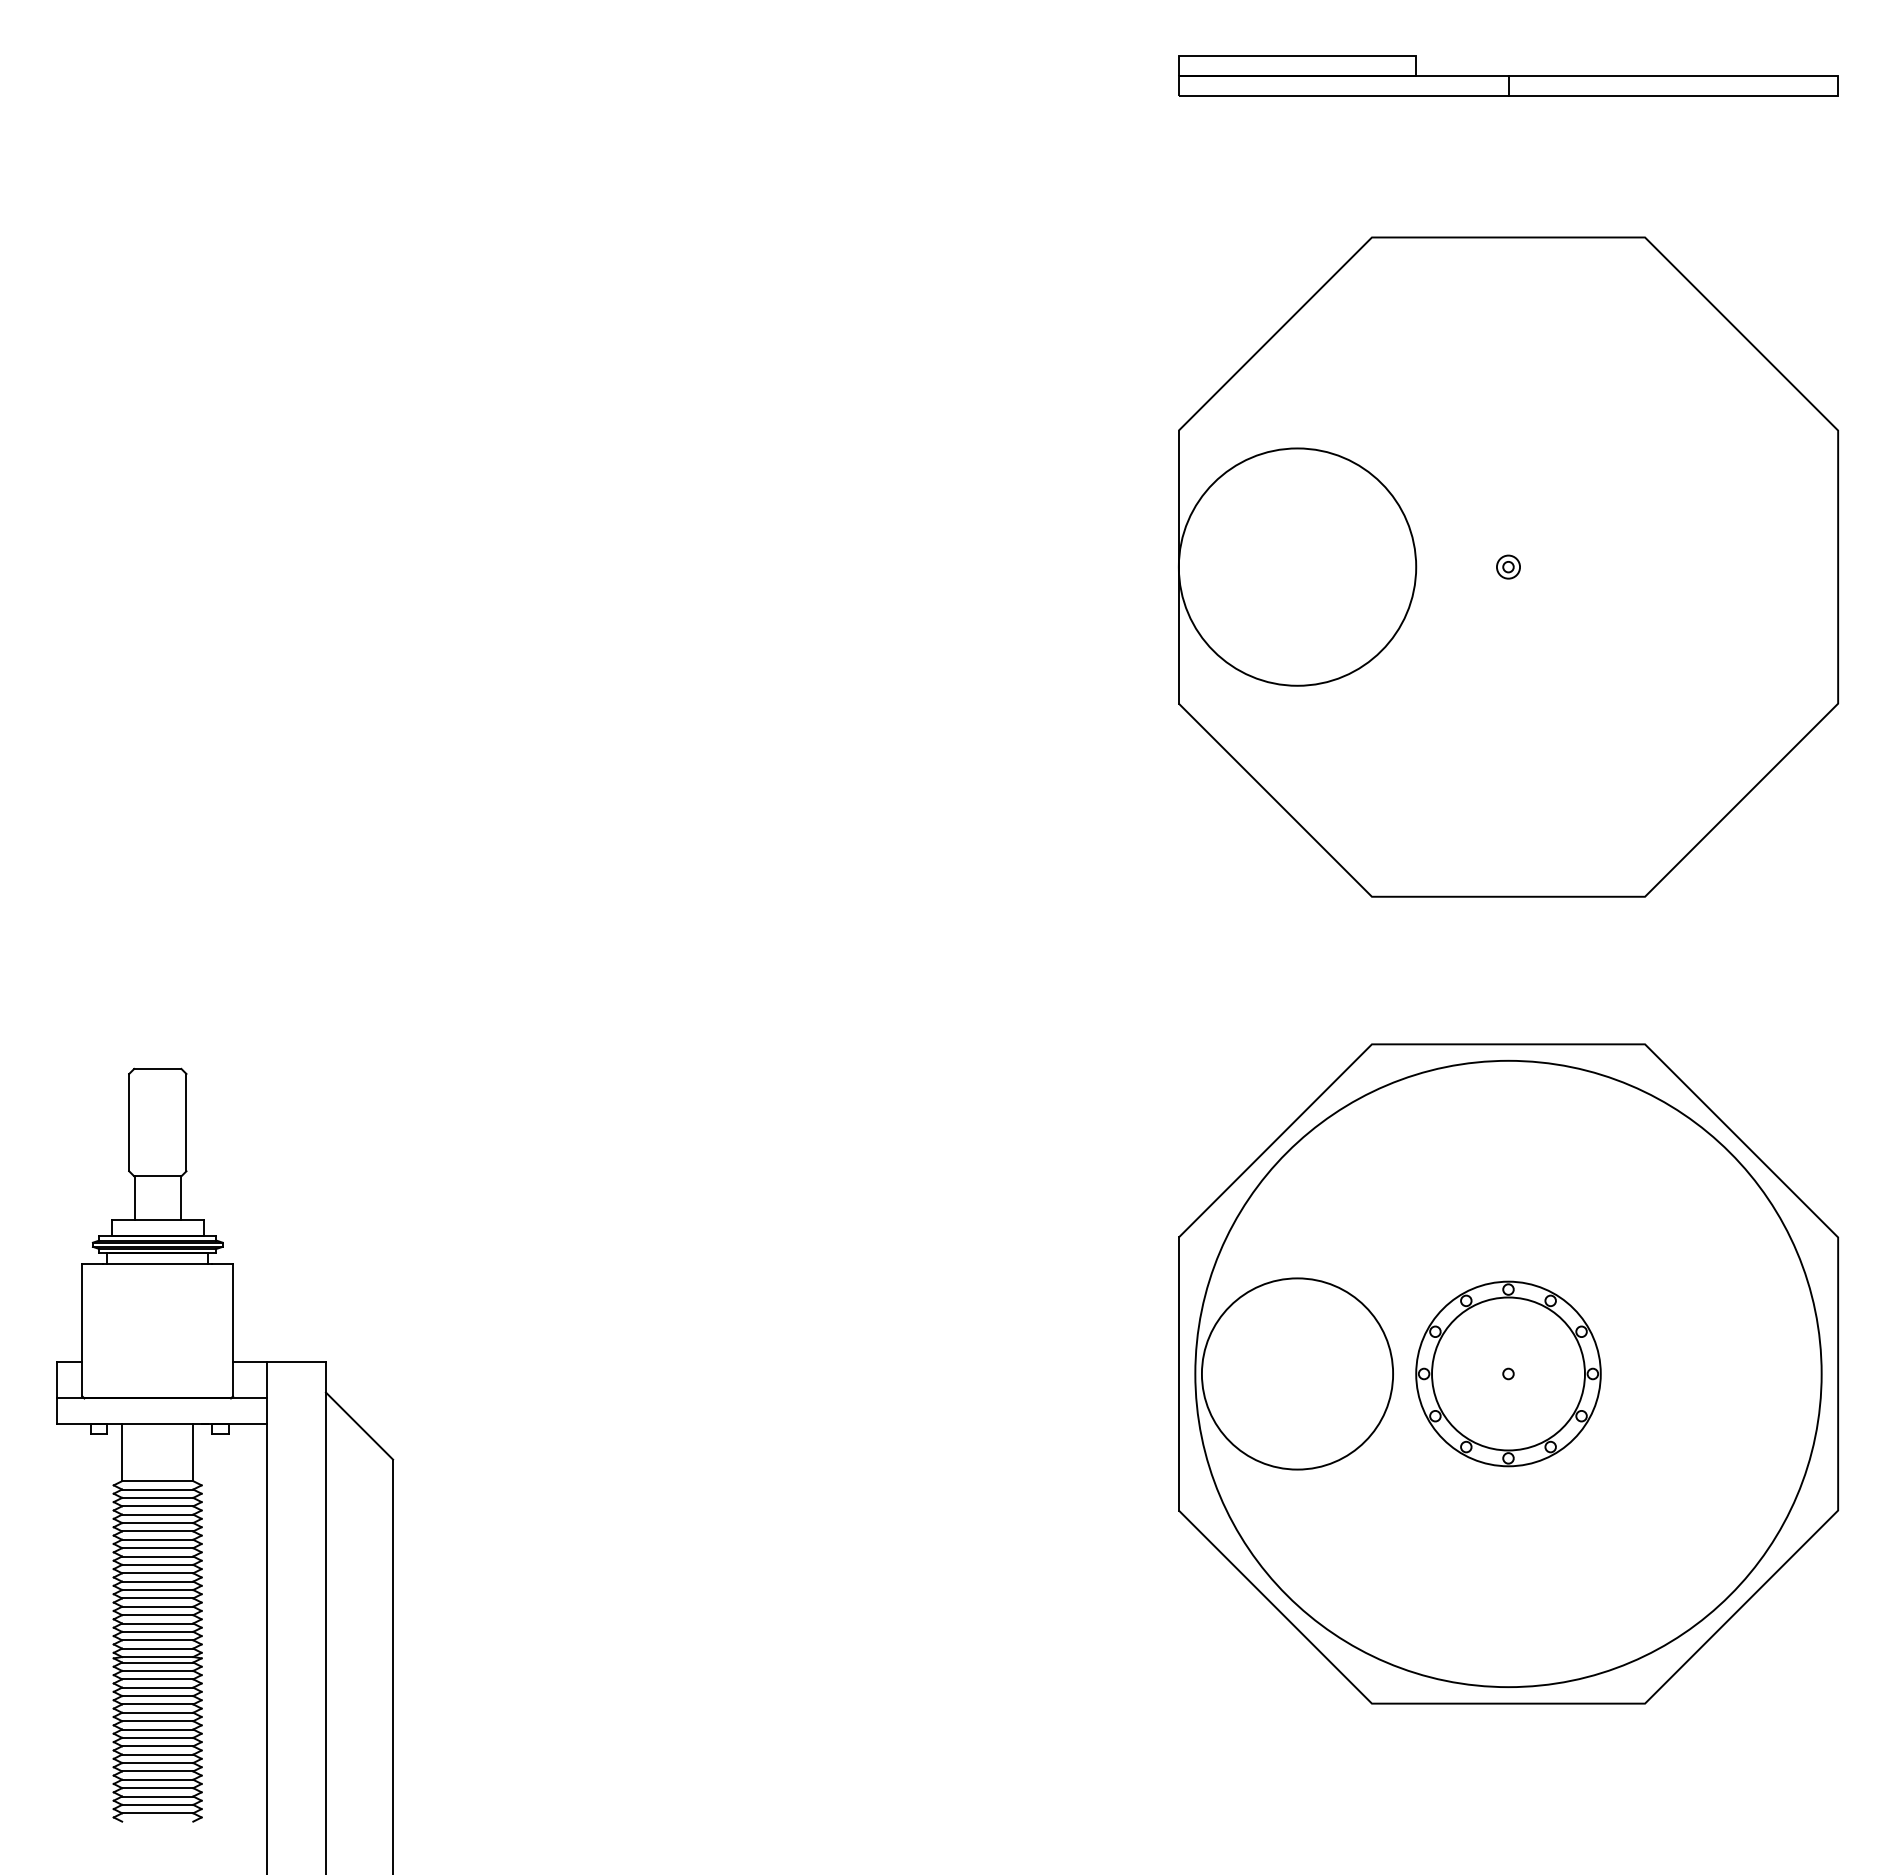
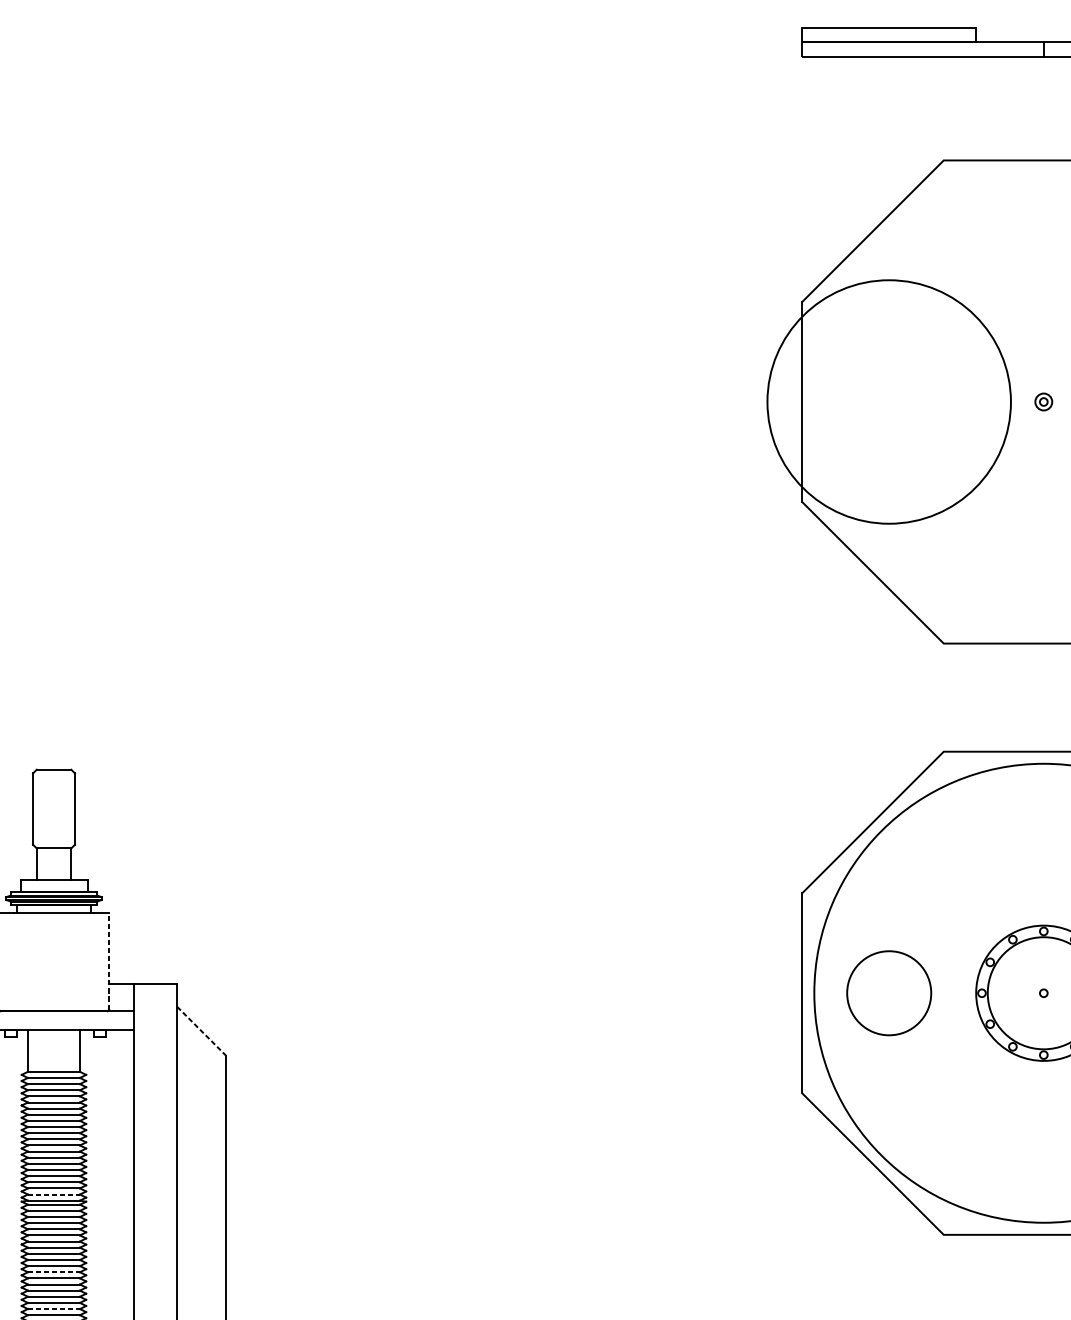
circle: (1297, 566) -> (889, 401), size x1.4
line: (233, 1329) -> (109, 960), solid -> dashed
circle: (1297, 1373) -> (889, 992), size x0.6
line: (359, 1426) -> (201, 1031), solid -> dashed
line: (157, 1648) -> (53, 1194), solid -> dashed
line: (157, 1754) -> (53, 1272), solid -> dashed
line: (157, 1804) -> (53, 1308), solid -> dashed

